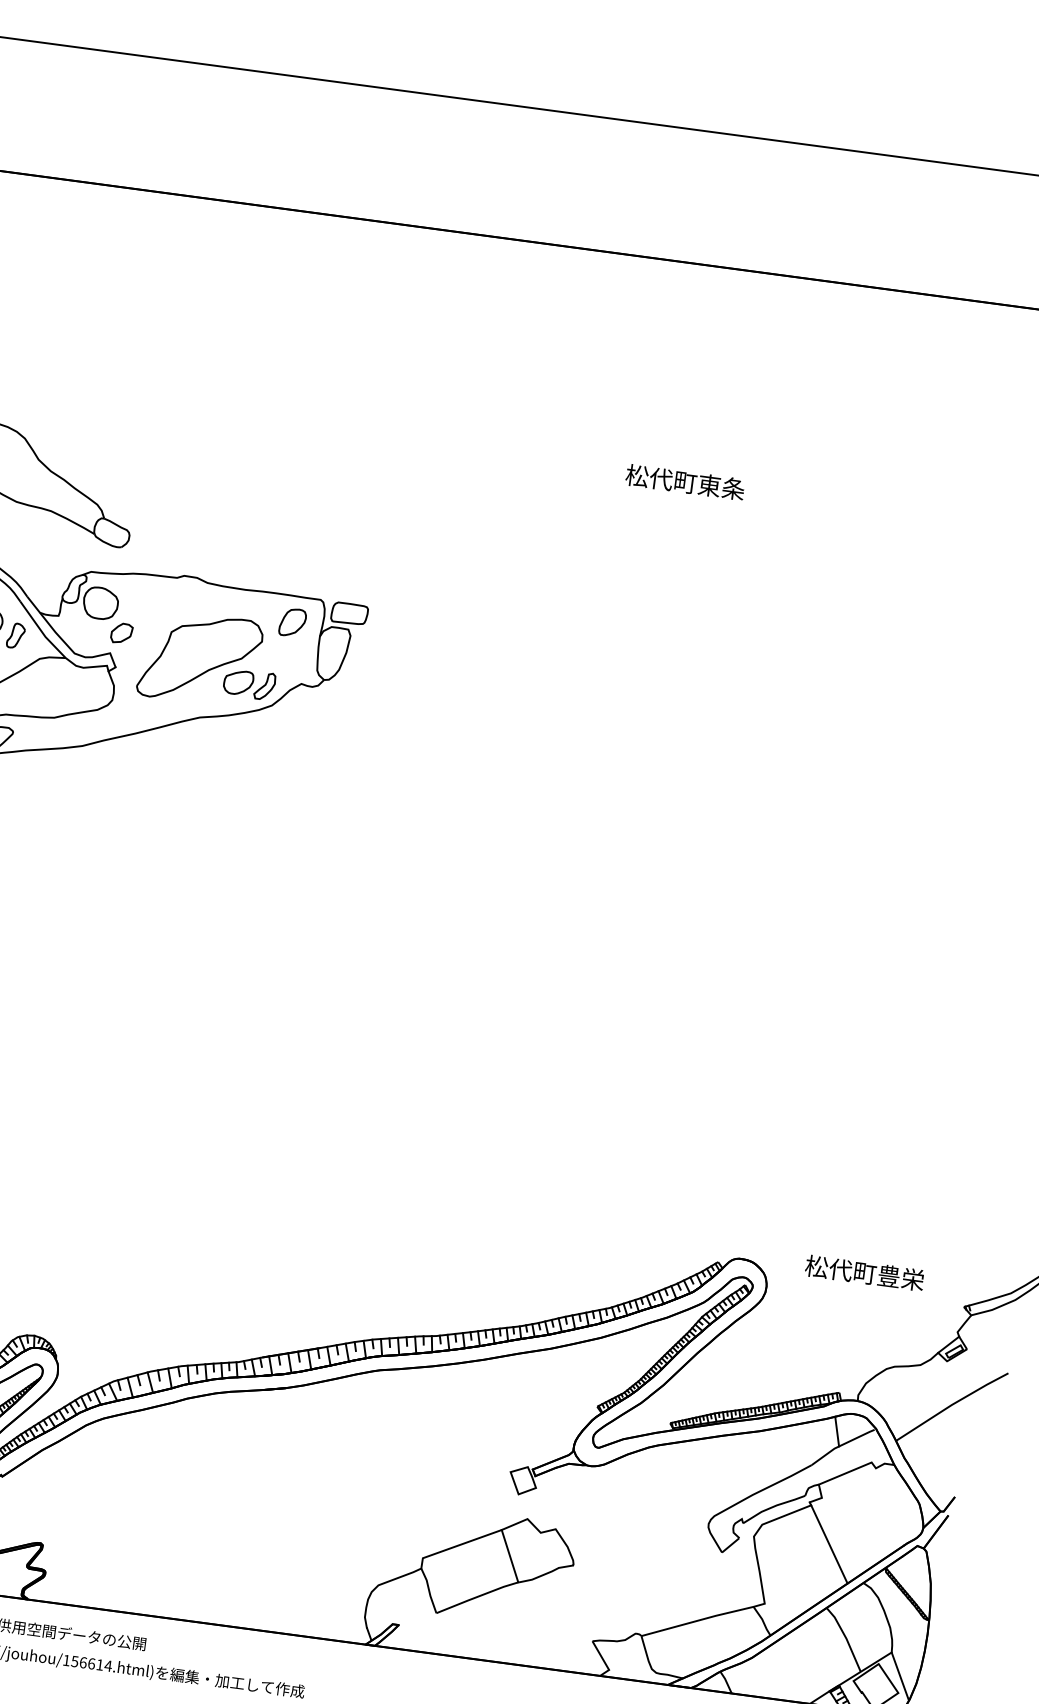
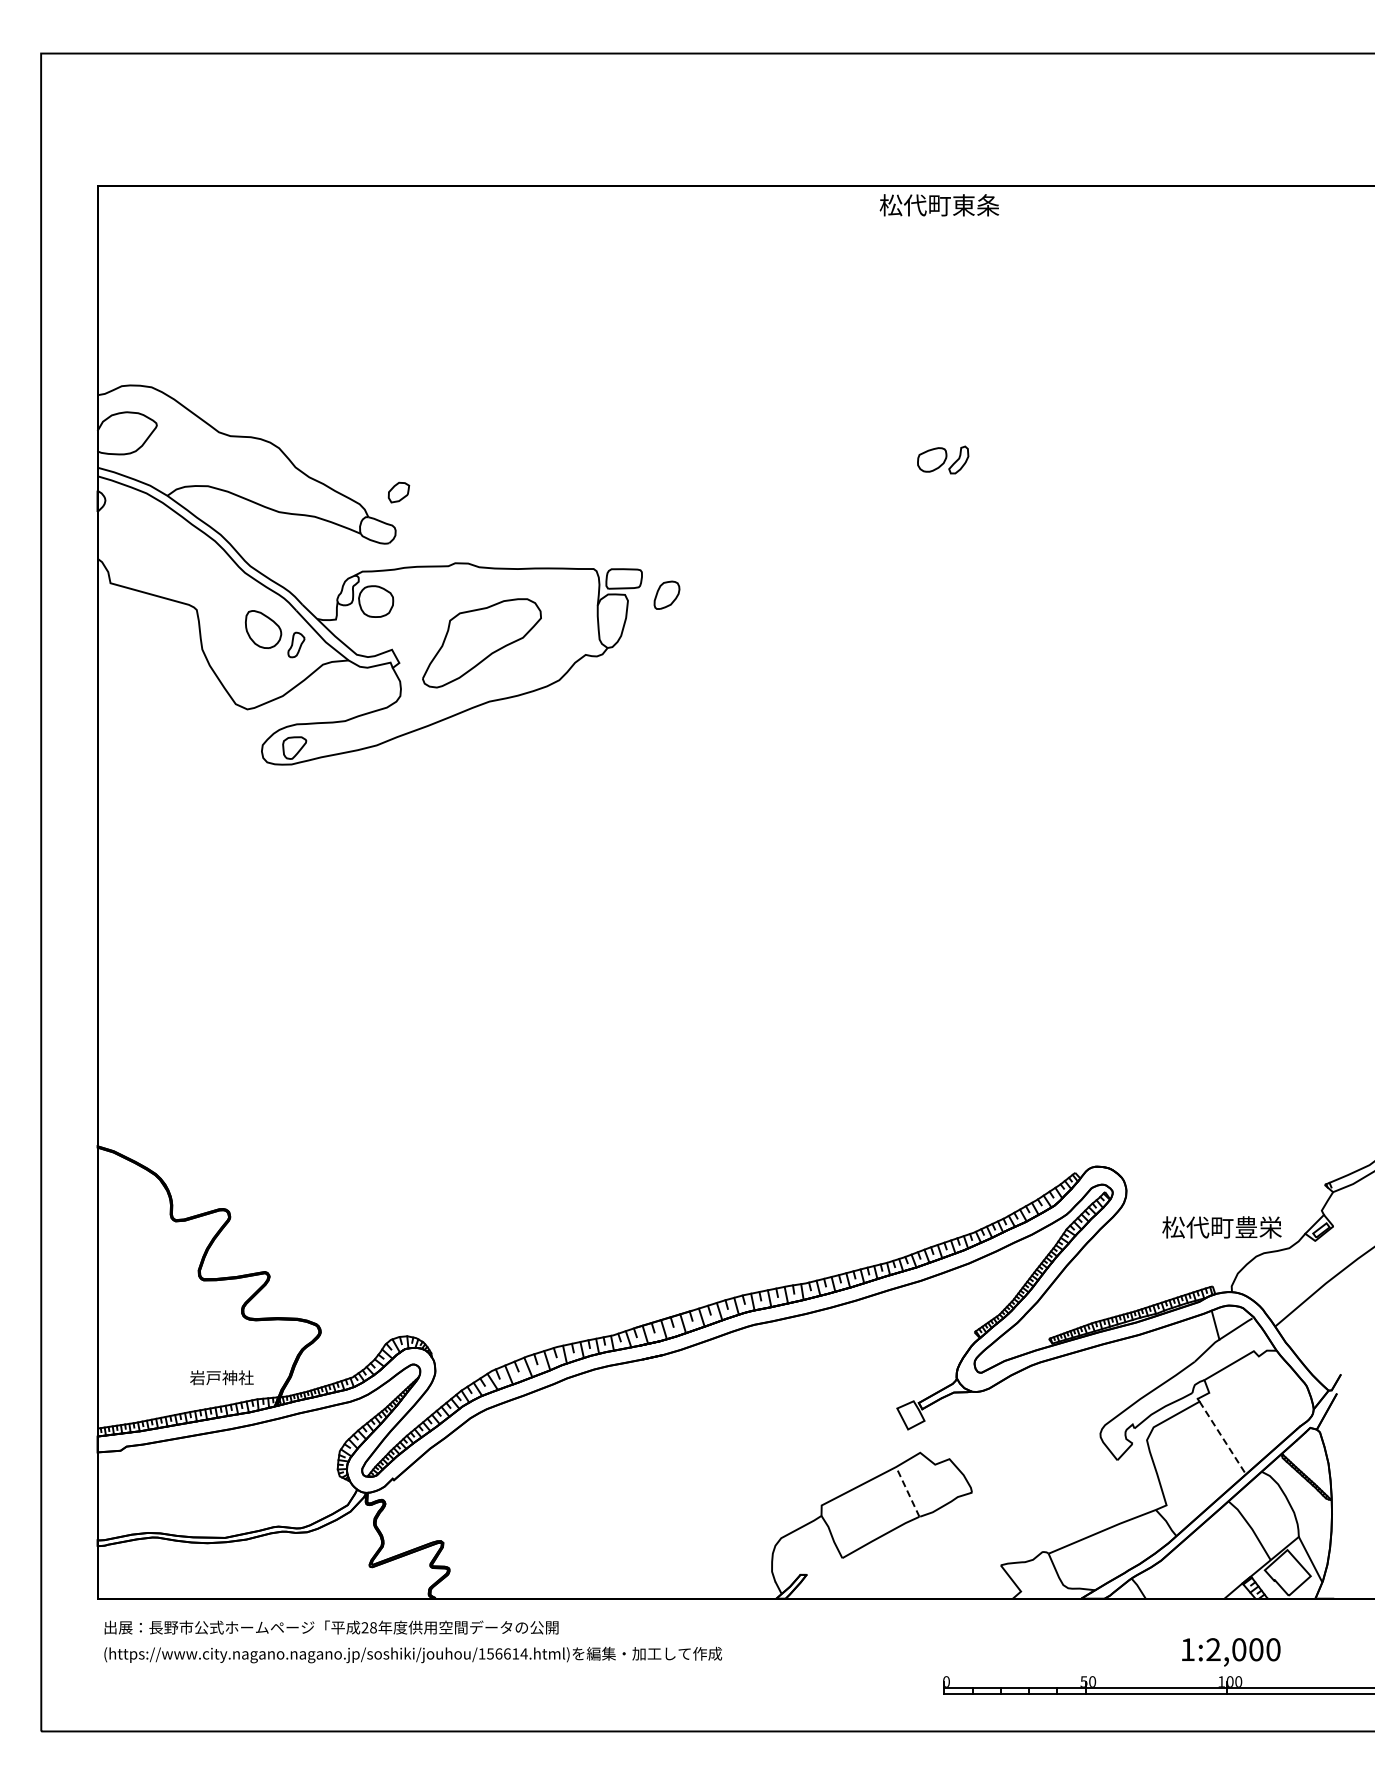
text: (685, 482) -> (939, 205), moved
part: (292, 621) -> (666, 594), moved
part: (121, 633) -> (398, 492), moved
part: (249, 683) -> (943, 459), moved
text: (864, 1273) -> (1221, 1227), moved
line: (830, 1544) -> (1223, 1438), solid -> dashed
line: (509, 1555) -> (907, 1491), solid -> dashed

